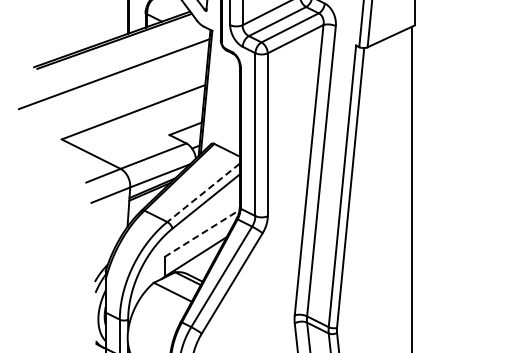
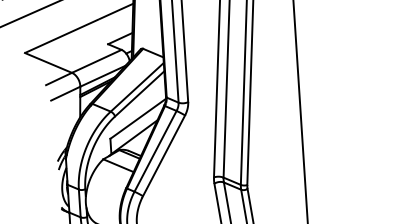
line: (203, 193) -> (137, 87), dashed -> solid
line: (202, 233) -> (138, 118), dashed -> solid

